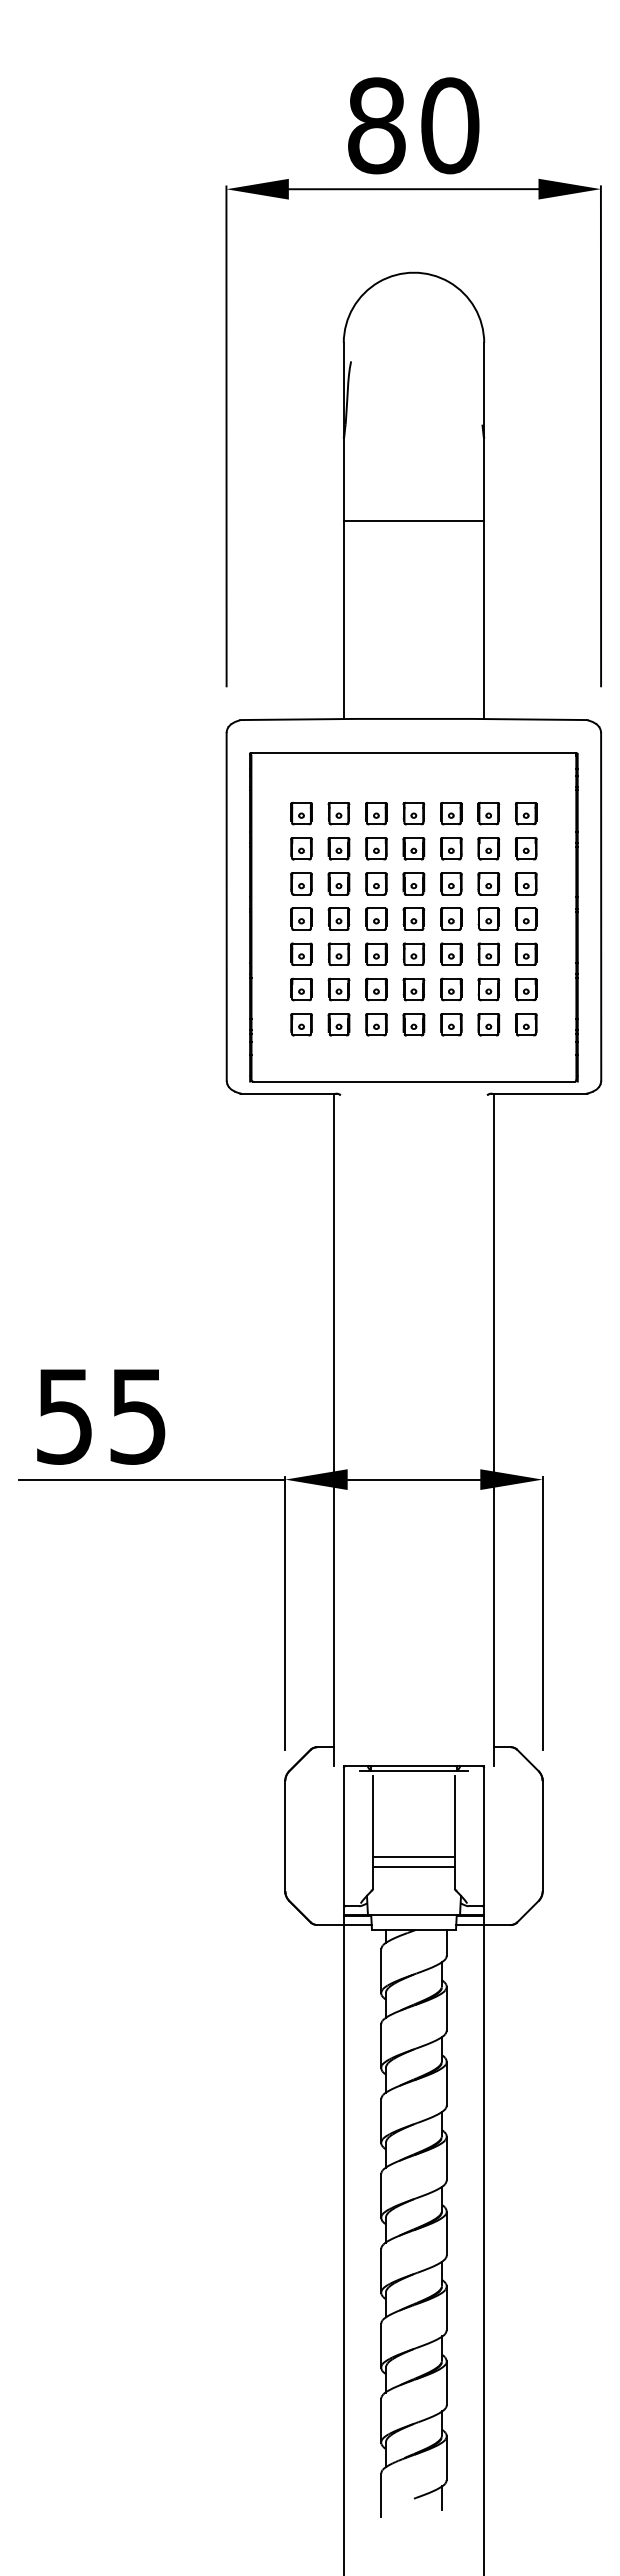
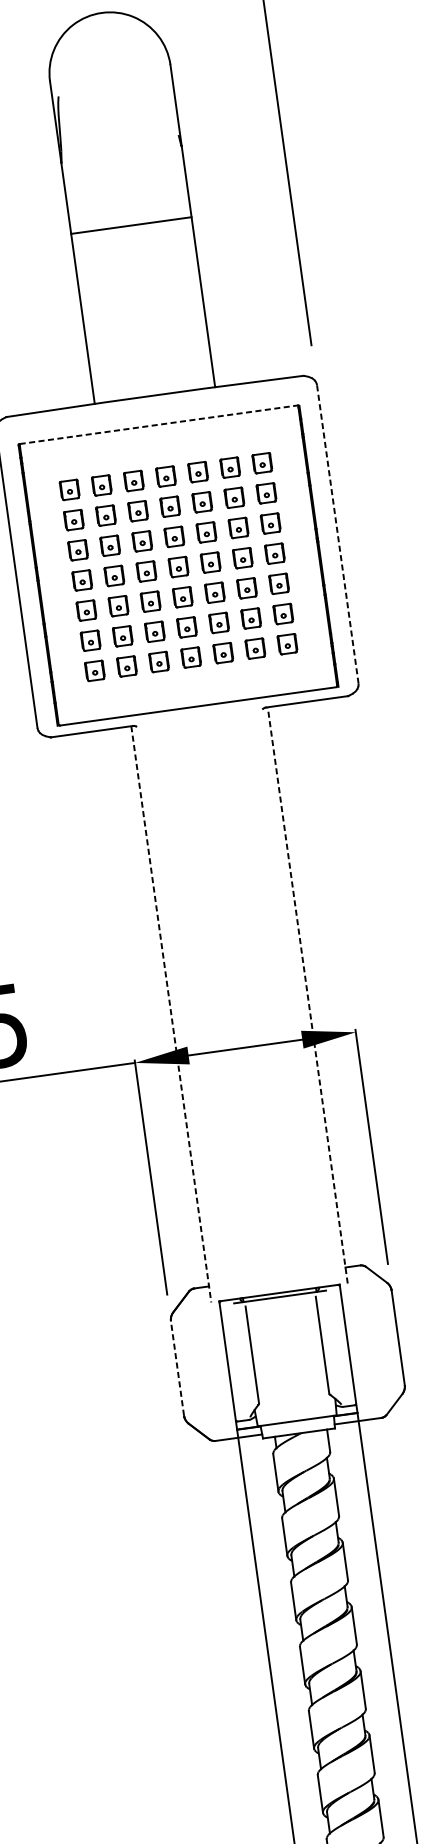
line: (414, 753) -> (159, 425), solid -> dashed
line: (601, 906) -> (338, 533), solid -> dashed
line: (493, 1429) -> (307, 995), solid -> dashed
line: (334, 1430) -> (171, 1014), solid -> dashed
line: (285, 1835) -> (177, 1367), solid -> dashed
line: (413, 1857) -> (289, 1371), removed
line: (413, 1866) -> (291, 1379), removed

